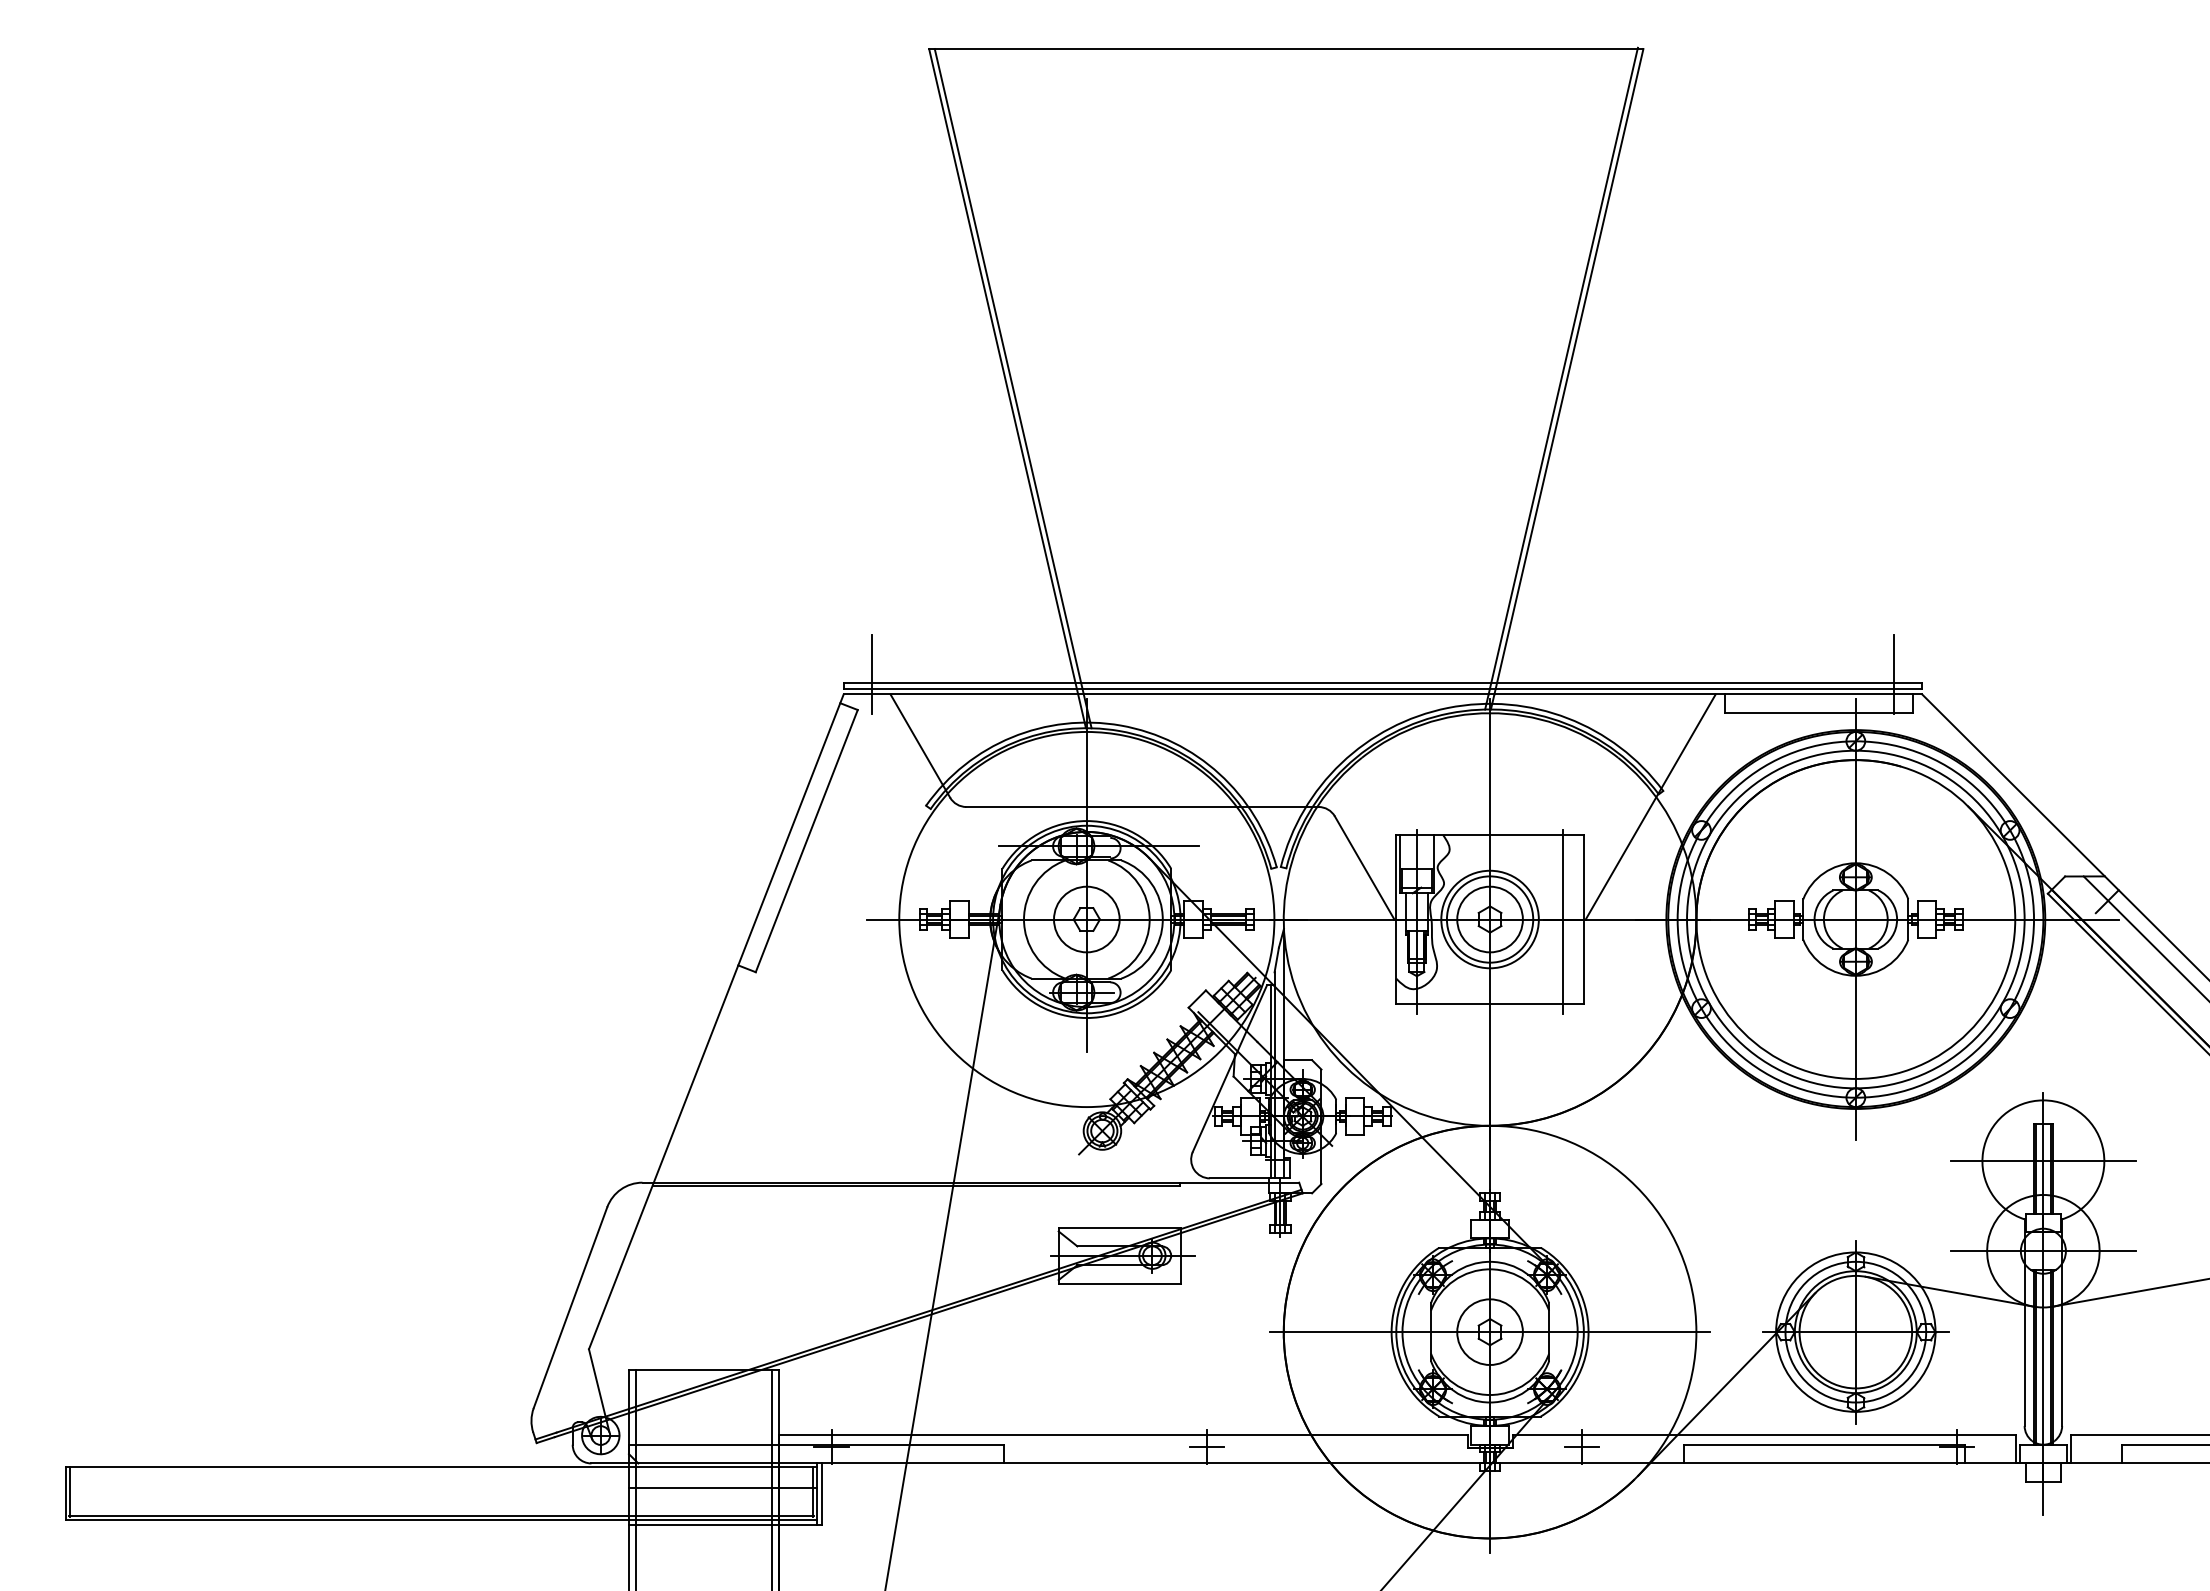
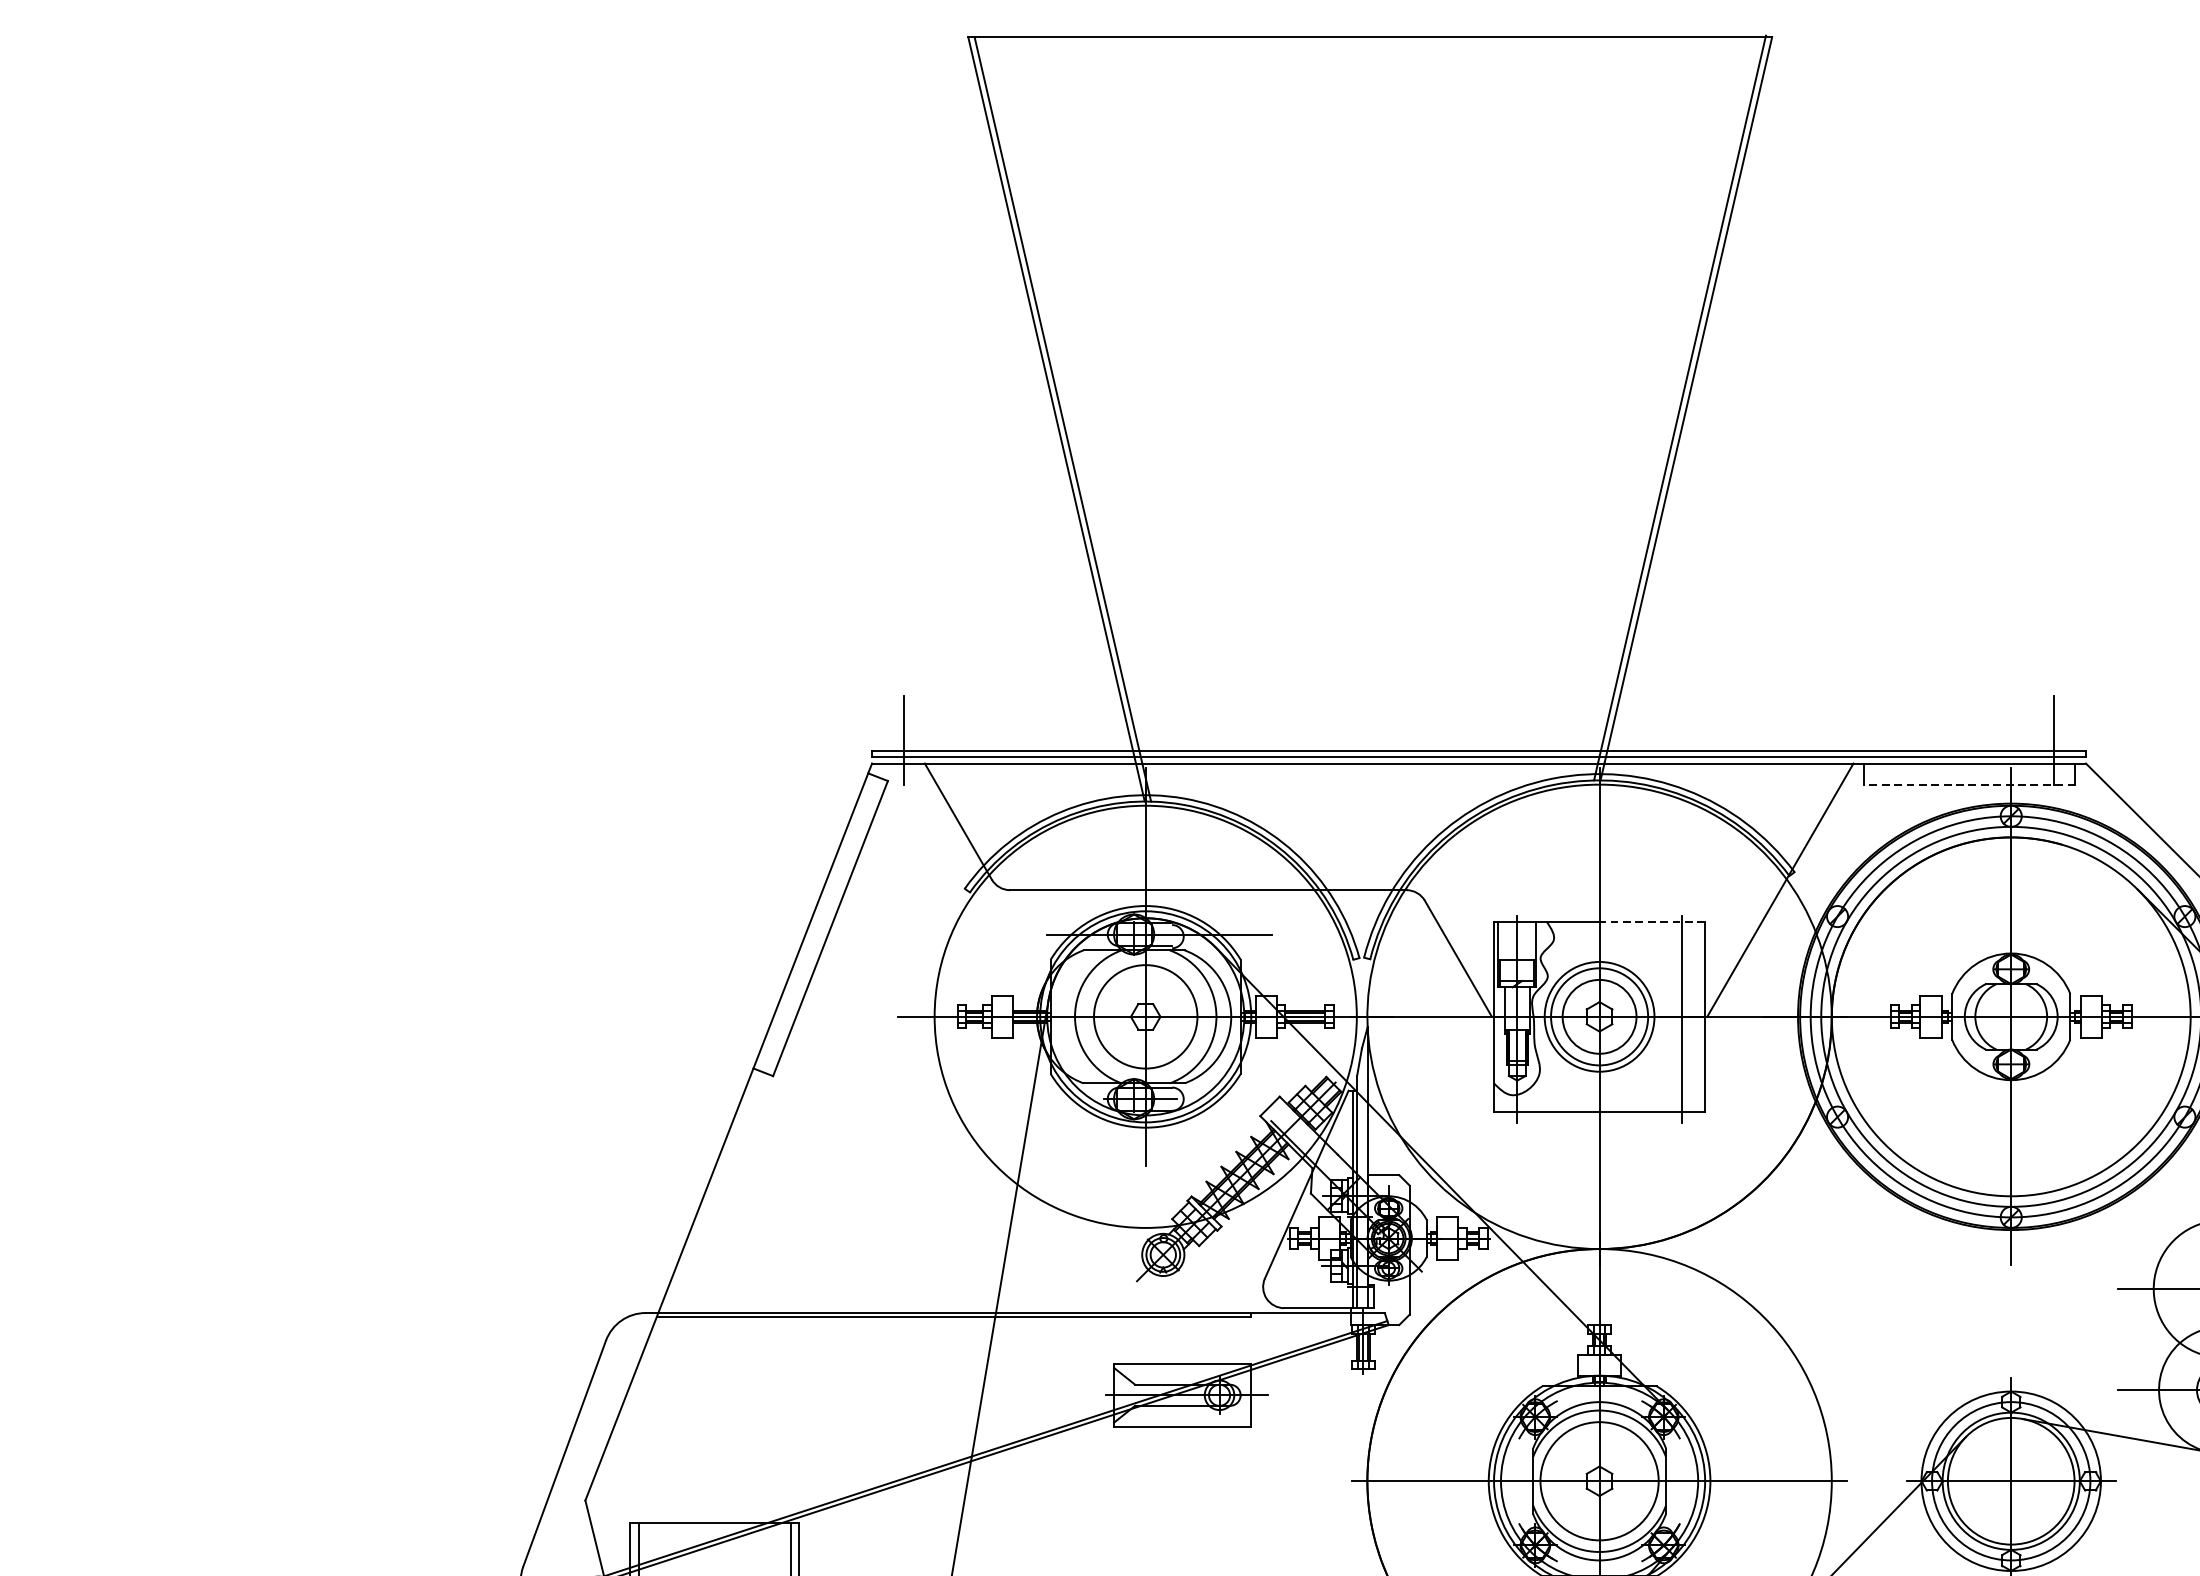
line: (1819, 713) -> (1970, 784), solid -> dashed
line: (1536, 835) -> (1651, 922), solid -> dashed
circle: (1086, 919) -> (1145, 1016), size x1.4
circle: (1489, 1331) -> (1598, 1480), size x1.6

